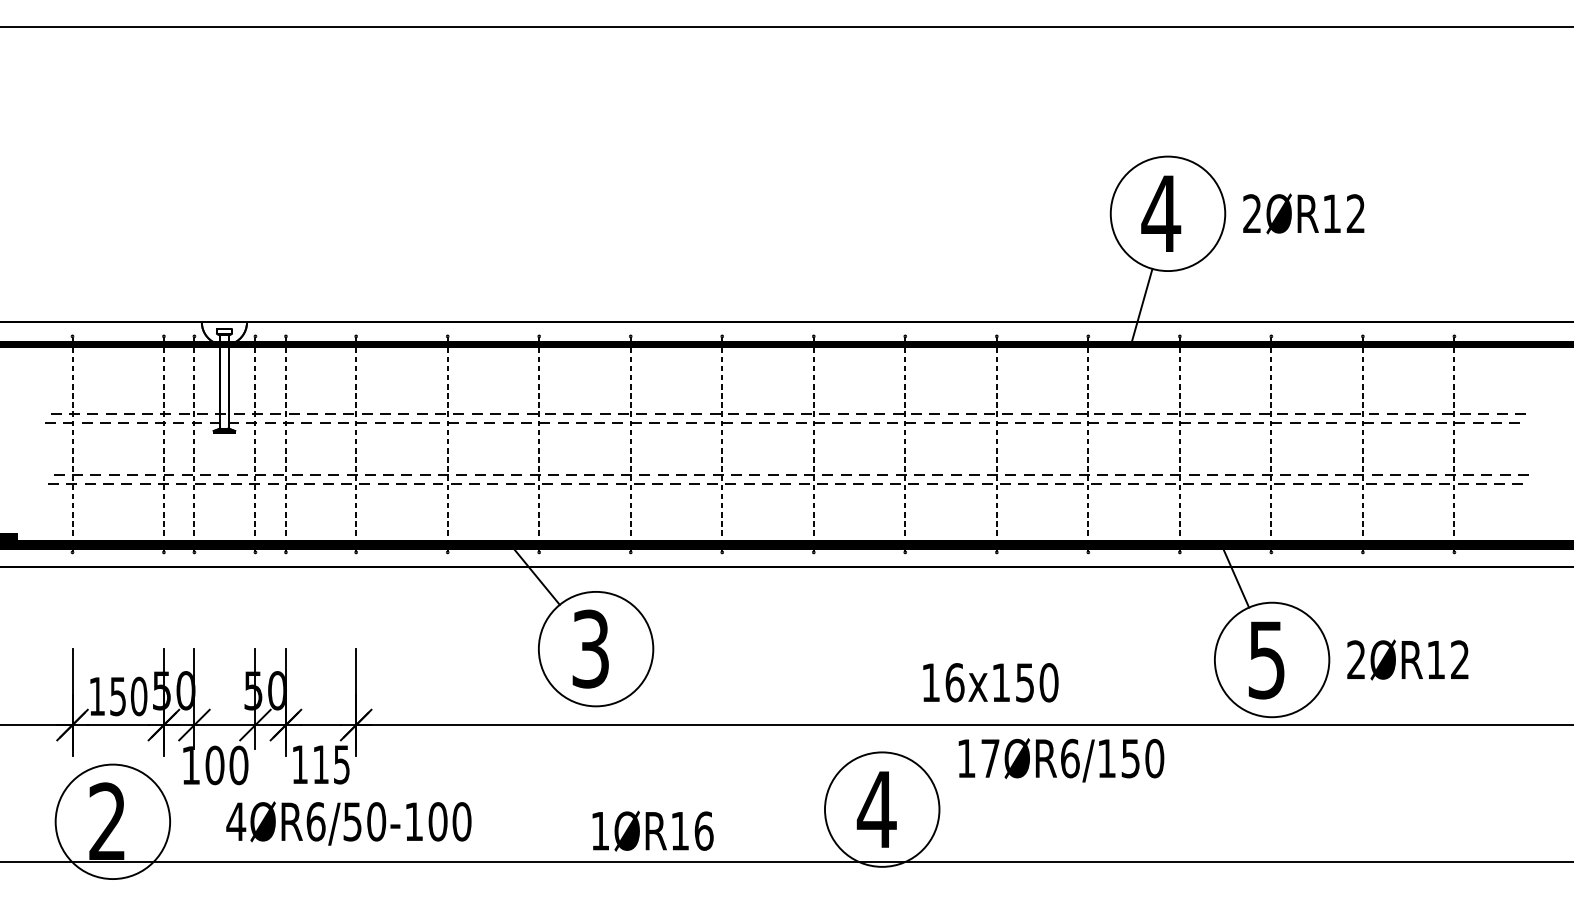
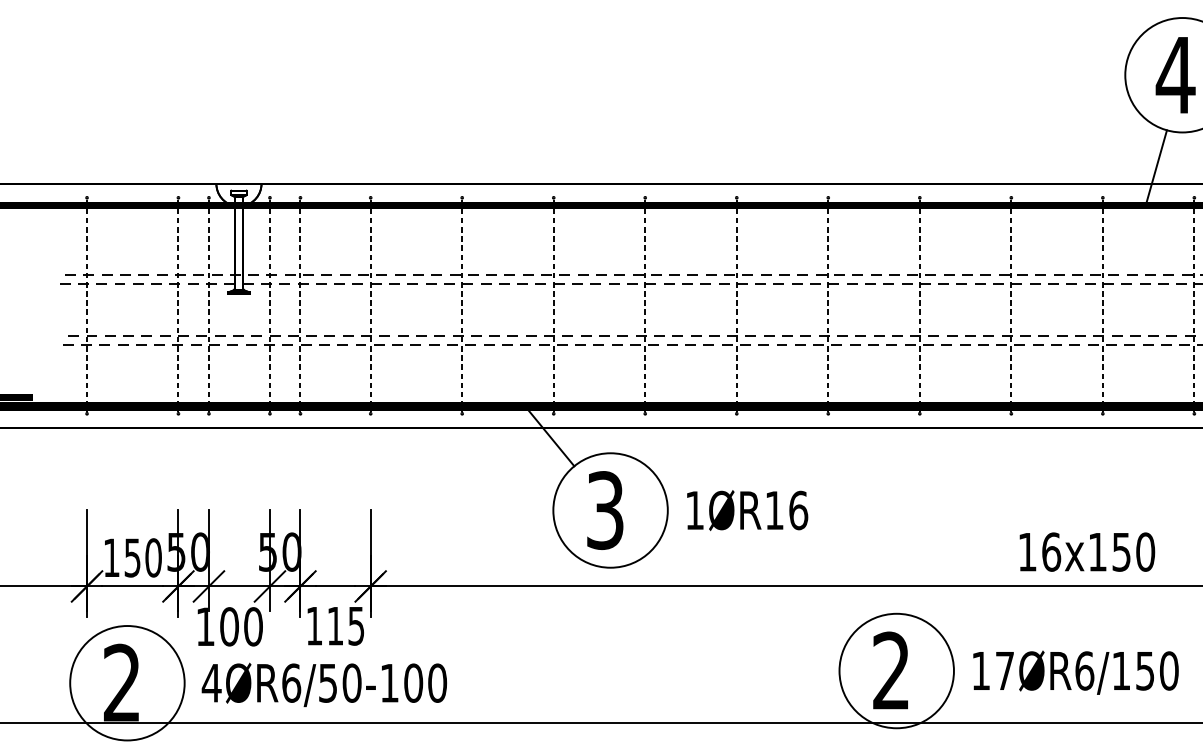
text: (990, 682) -> (1087, 551), moved
text: (1061, 760) -> (1076, 672), moved
text: (876, 808) -> (891, 669), 4 -> 2
text: (348, 823) -> (324, 684), moved
text: (652, 830) -> (747, 509), moved

